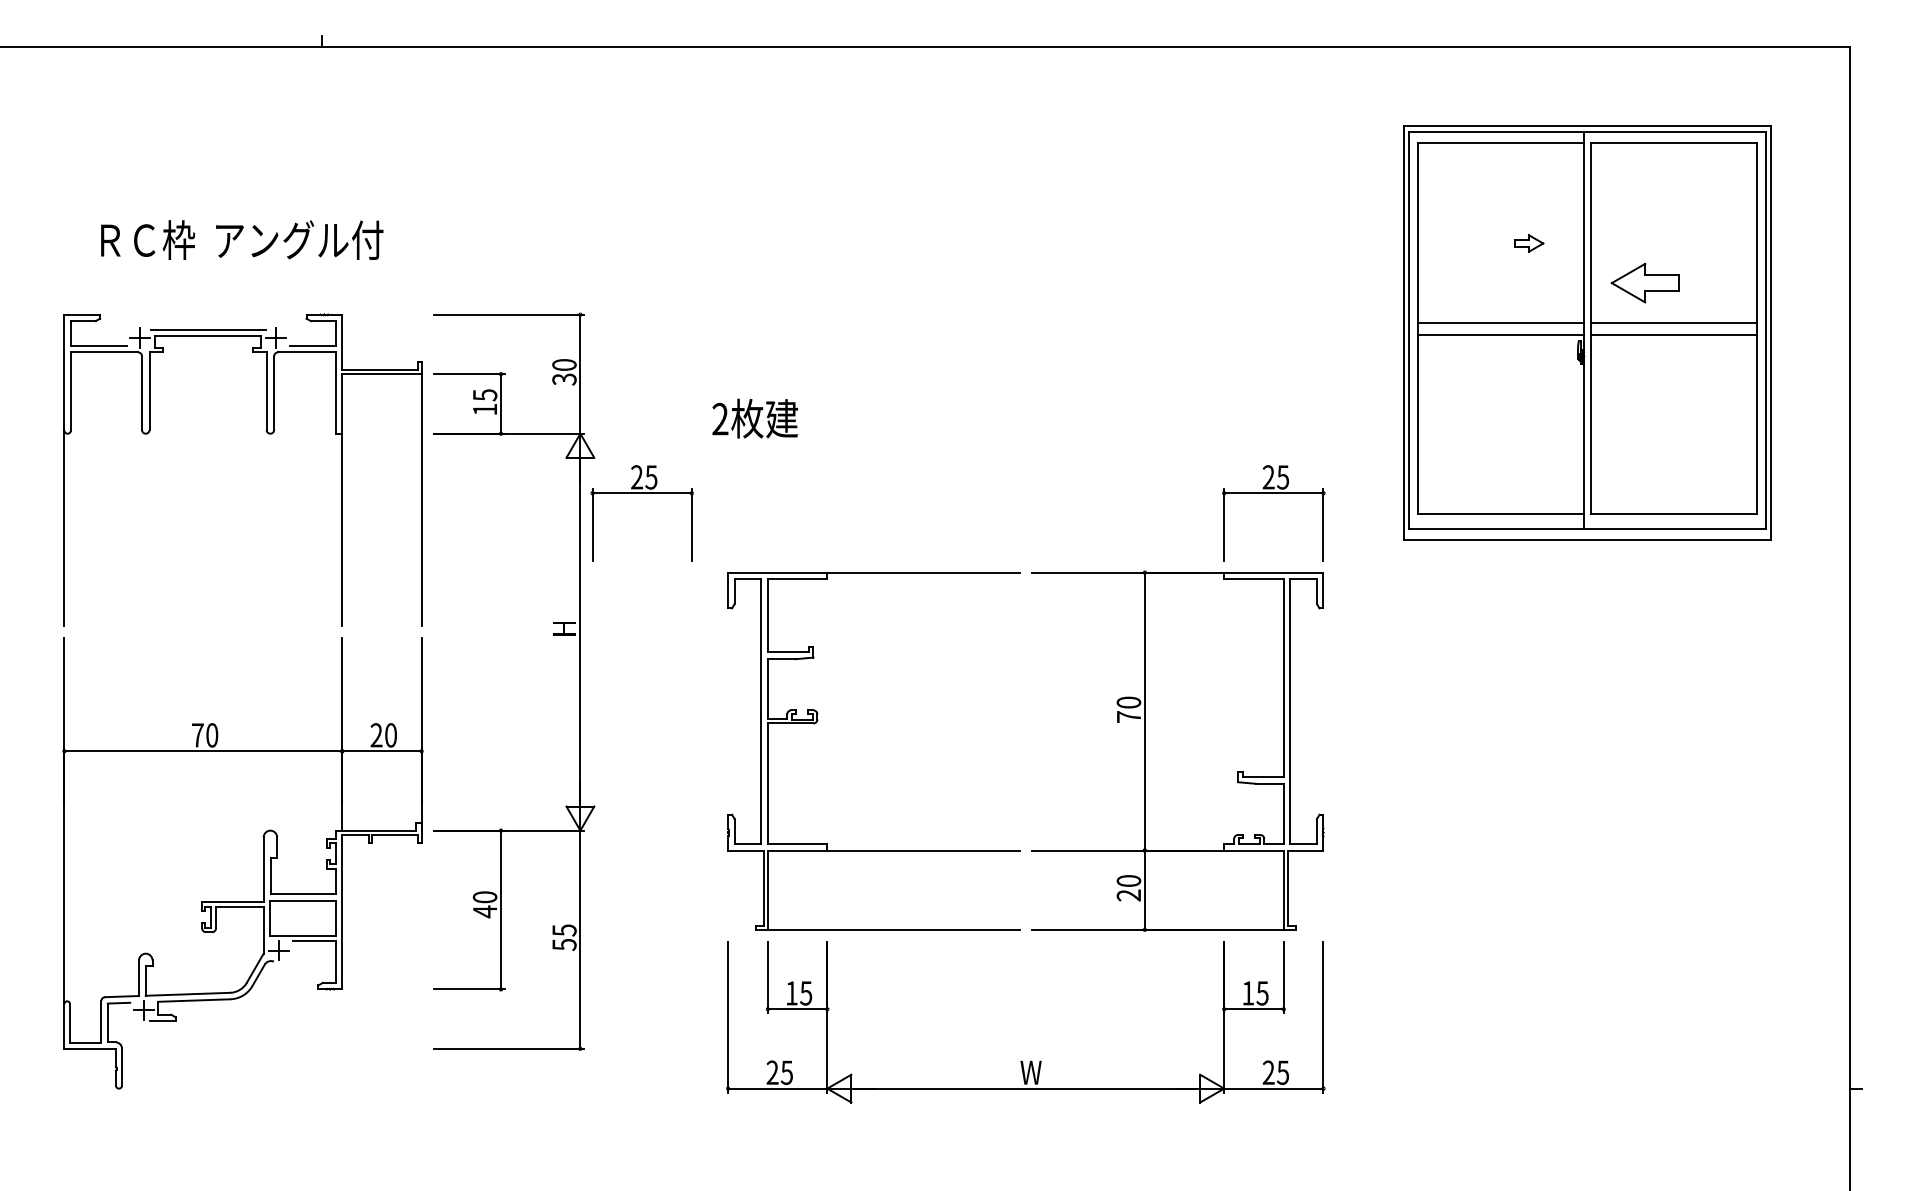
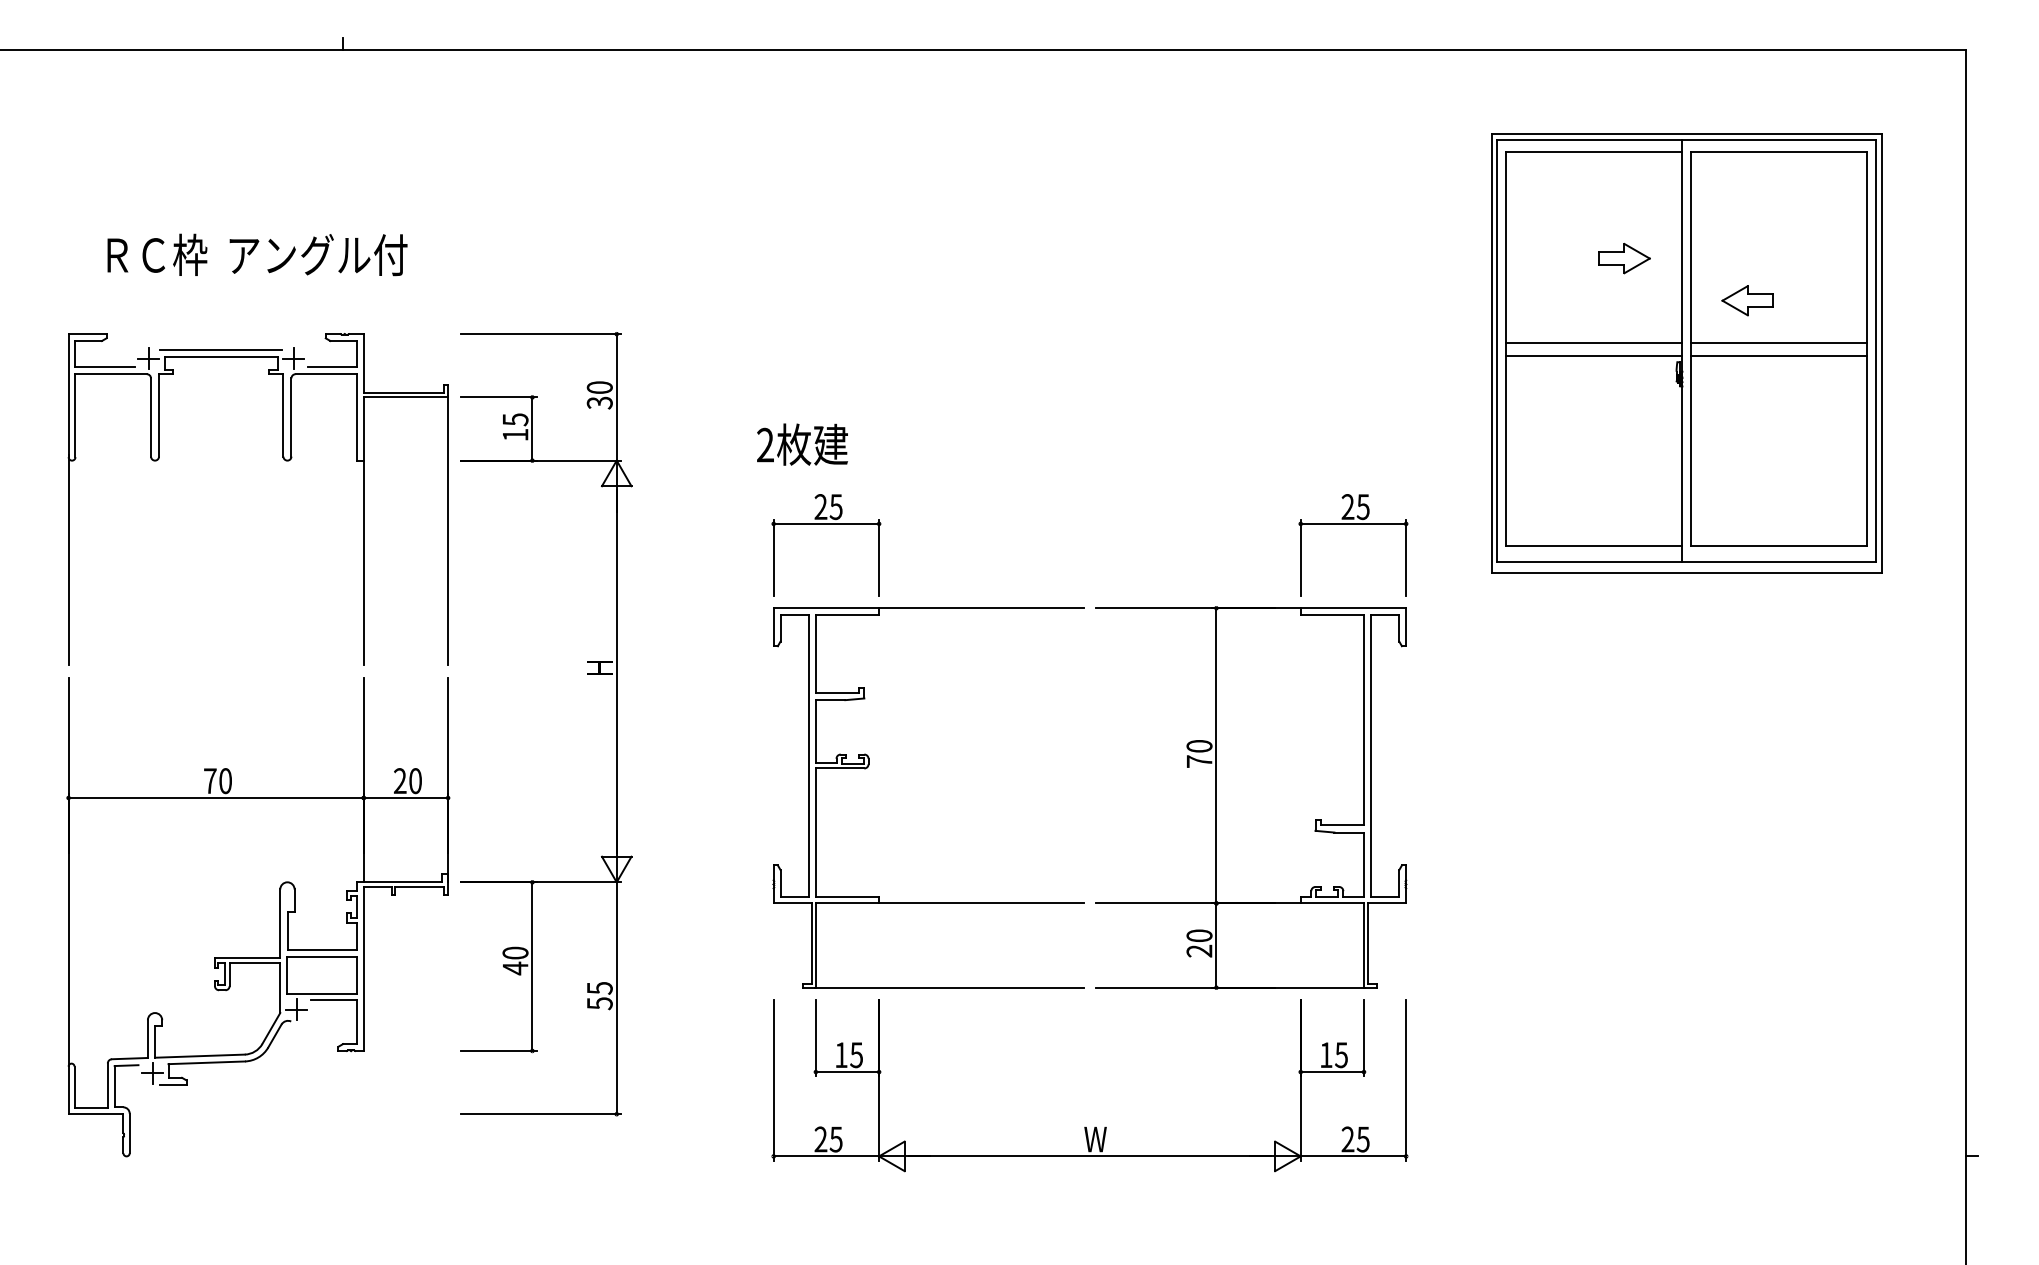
part: (1528, 243) -> (1624, 258), size x1.67
part: (1644, 282) -> (1747, 300), size x0.71
part: (642, 493) -> (826, 524), moved

